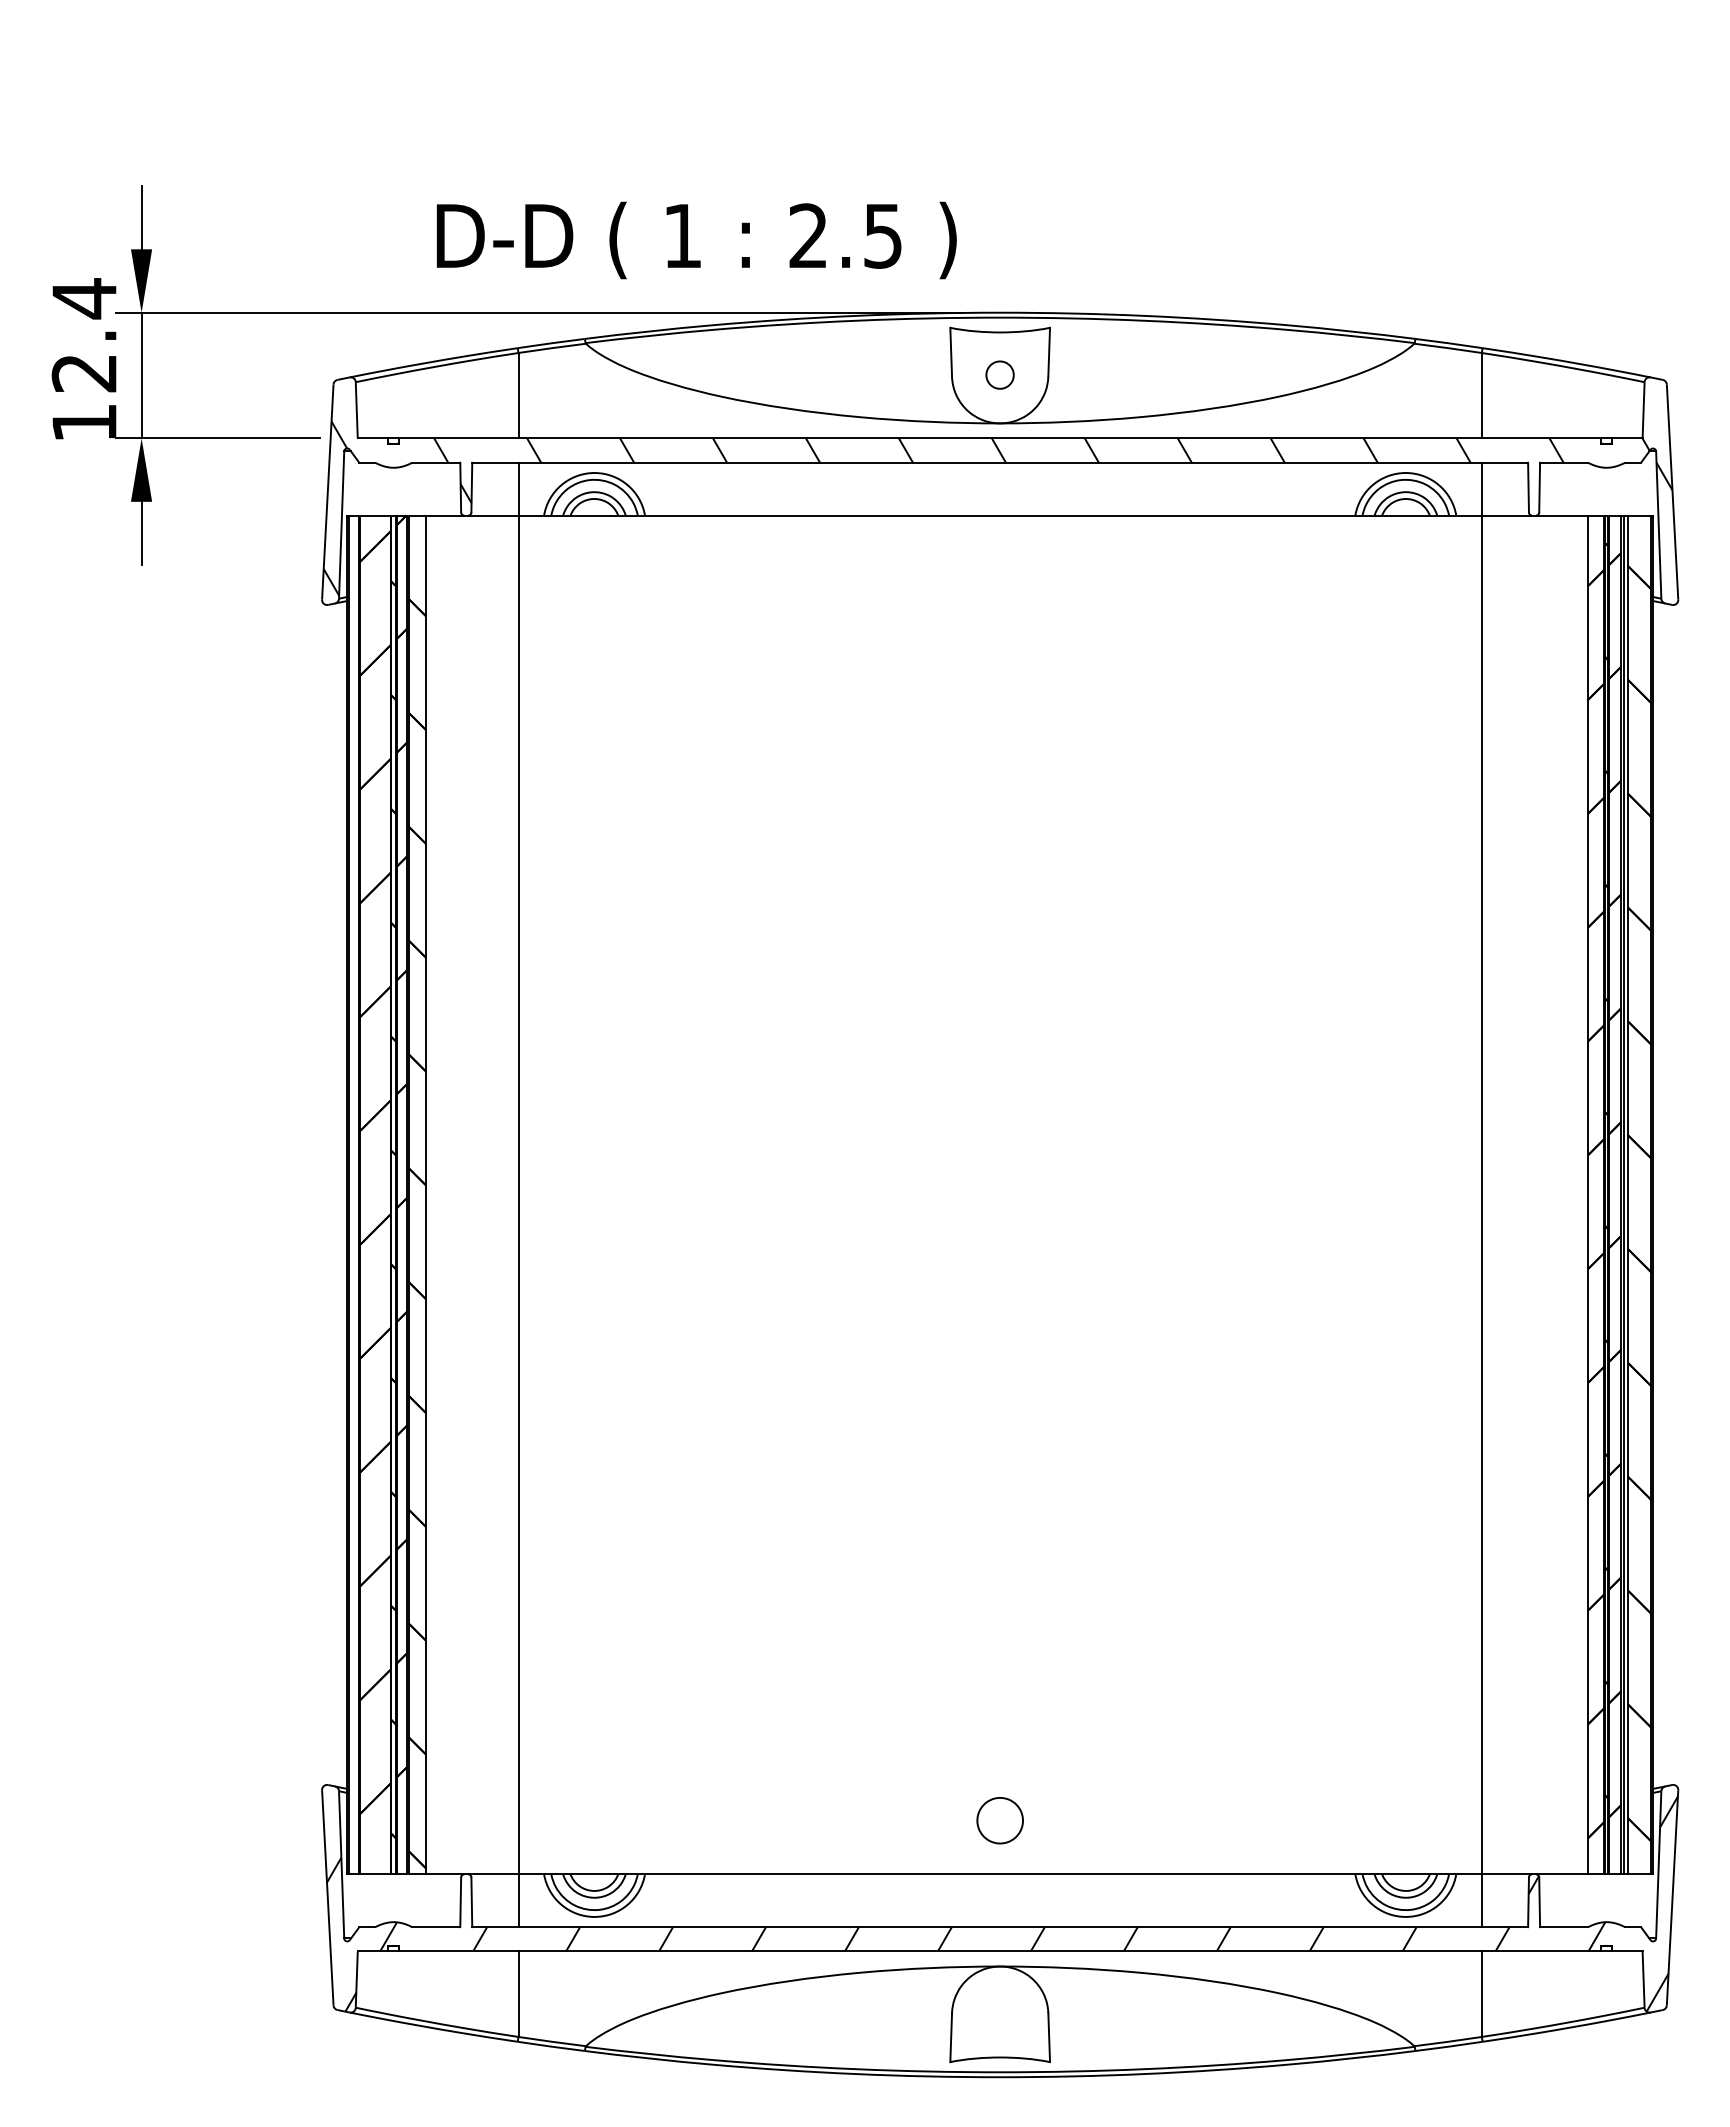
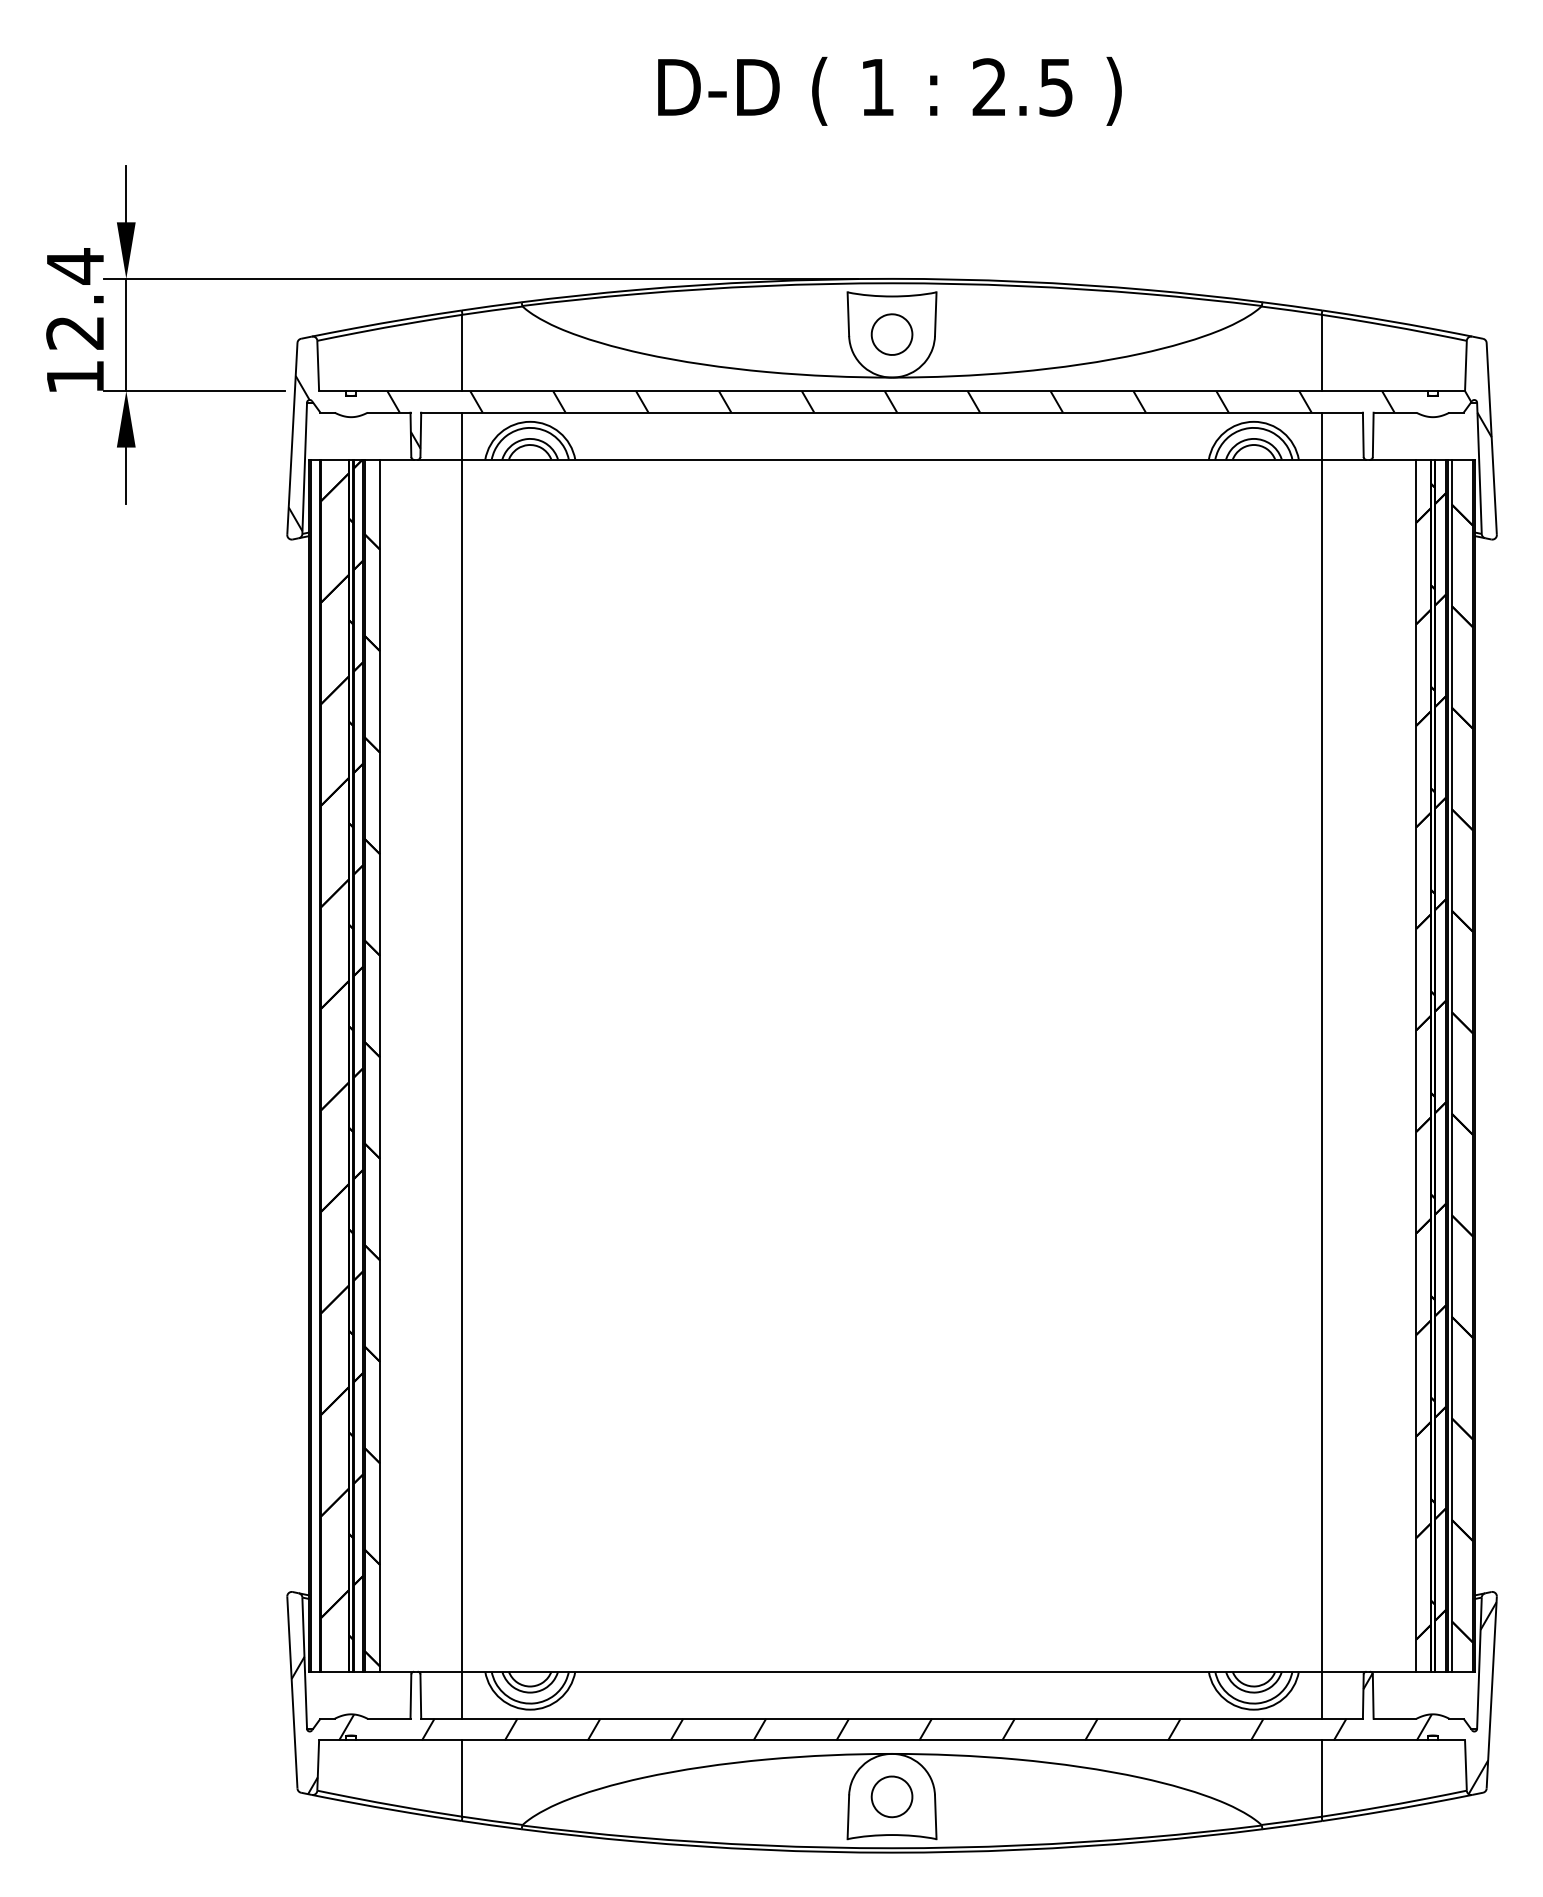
text: (696, 240) -> (889, 91), moved
part: (999, 374) -> (891, 333), size x1.67
part: (999, 1820) -> (891, 1796), moved

